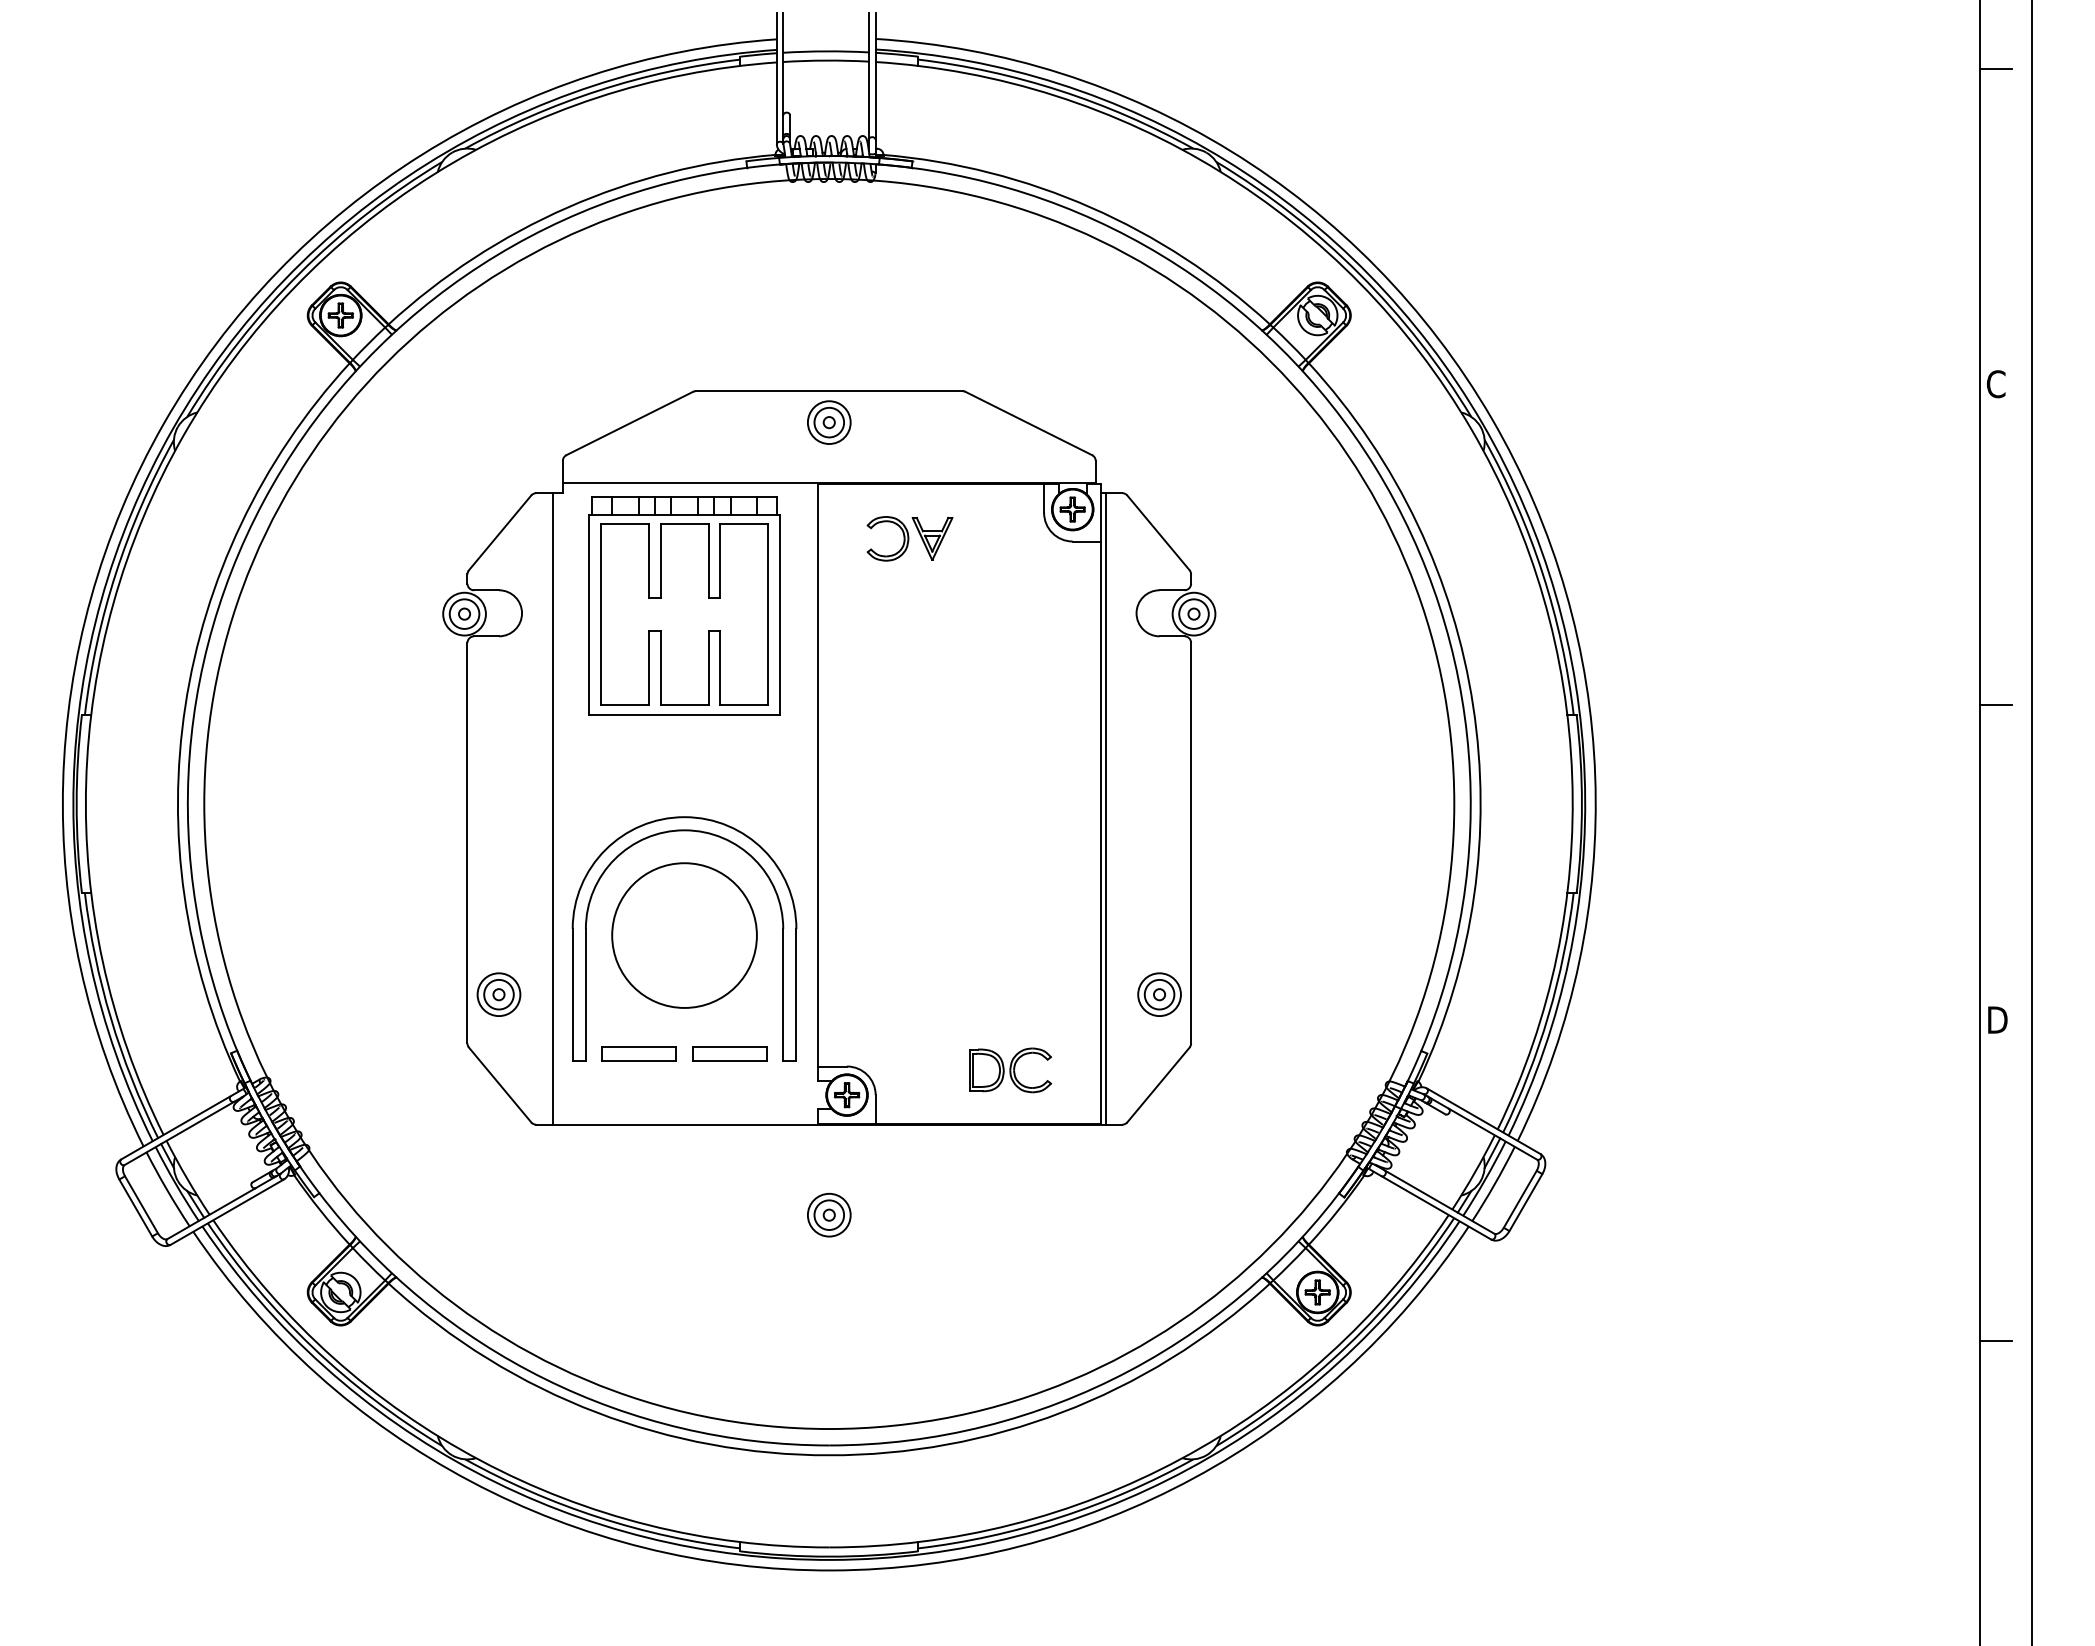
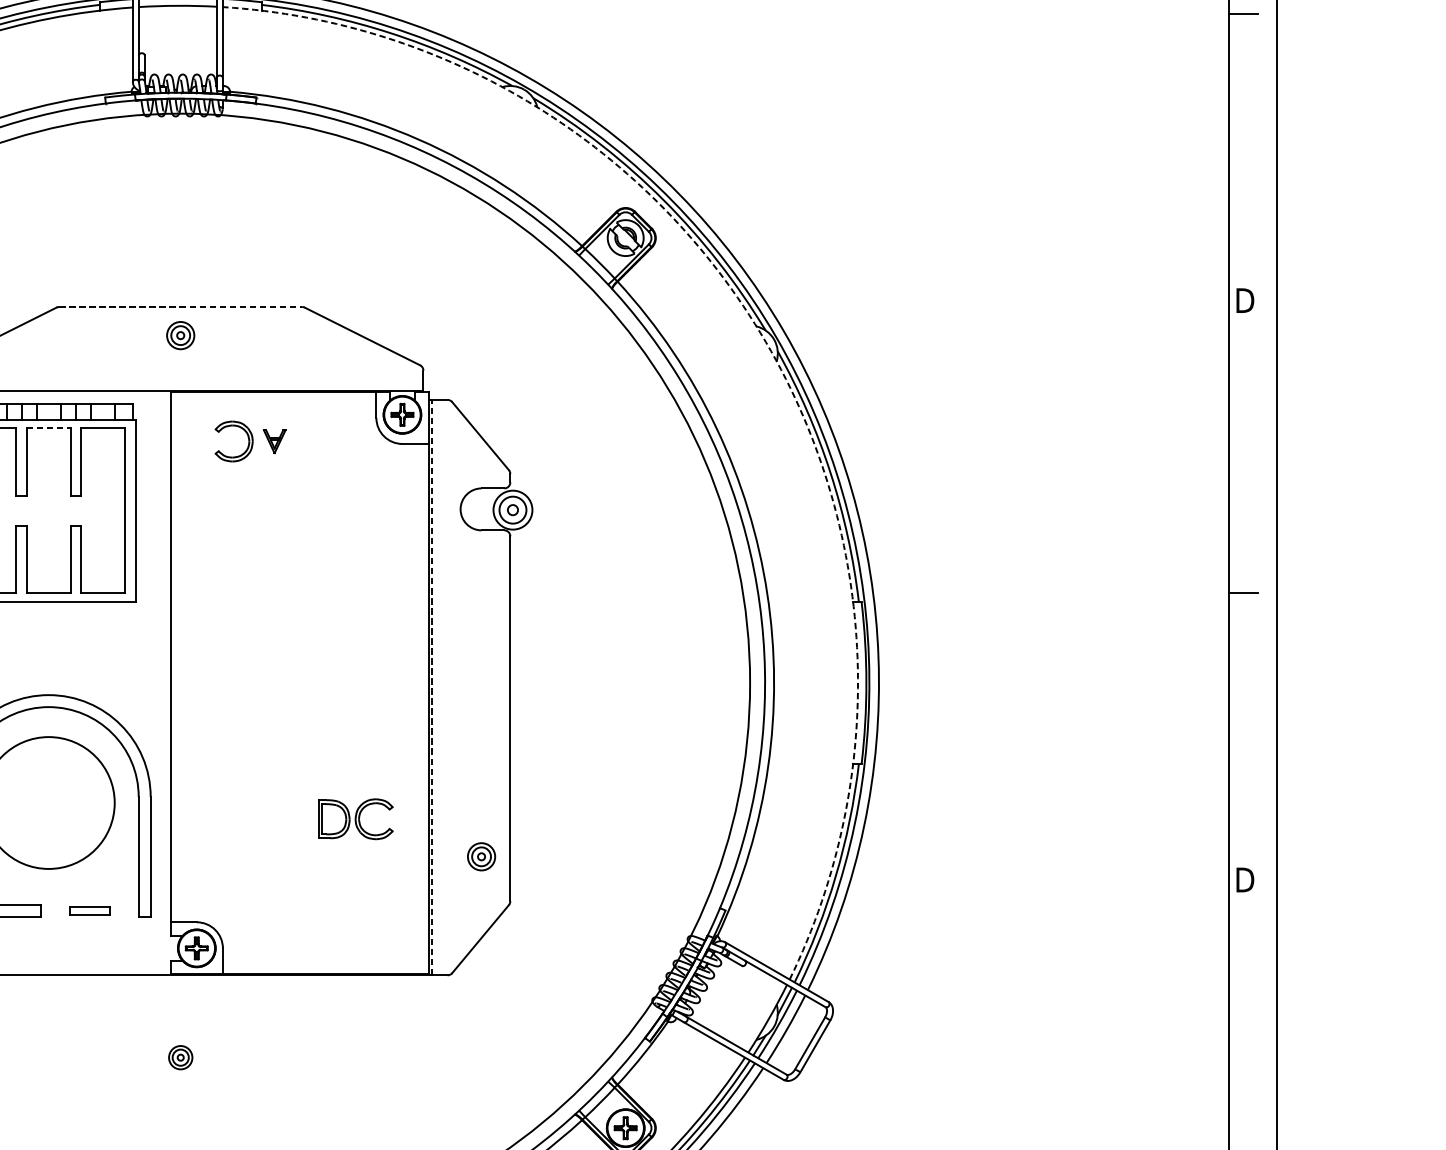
text: (1996, 384) -> (1244, 300), C -> D
line: (829, 391) -> (180, 307), solid -> dashed
part: (829, 422) -> (180, 335), size x0.7
arc: (1471, 429) -> (765, 341), solid -> dashed
line: (685, 524) -> (49, 428), solid -> dashed
part: (932, 538) -> (274, 441), size x0.6
line: (1105, 808) -> (432, 687), solid -> dashed
part: (1159, 994) -> (481, 856), size x0.7
part: (729, 1053) -> (89, 910), size x0.6
part: (1010, 1070) -> (355, 819), moved
part: (829, 1214) -> (180, 1057), size x0.6

